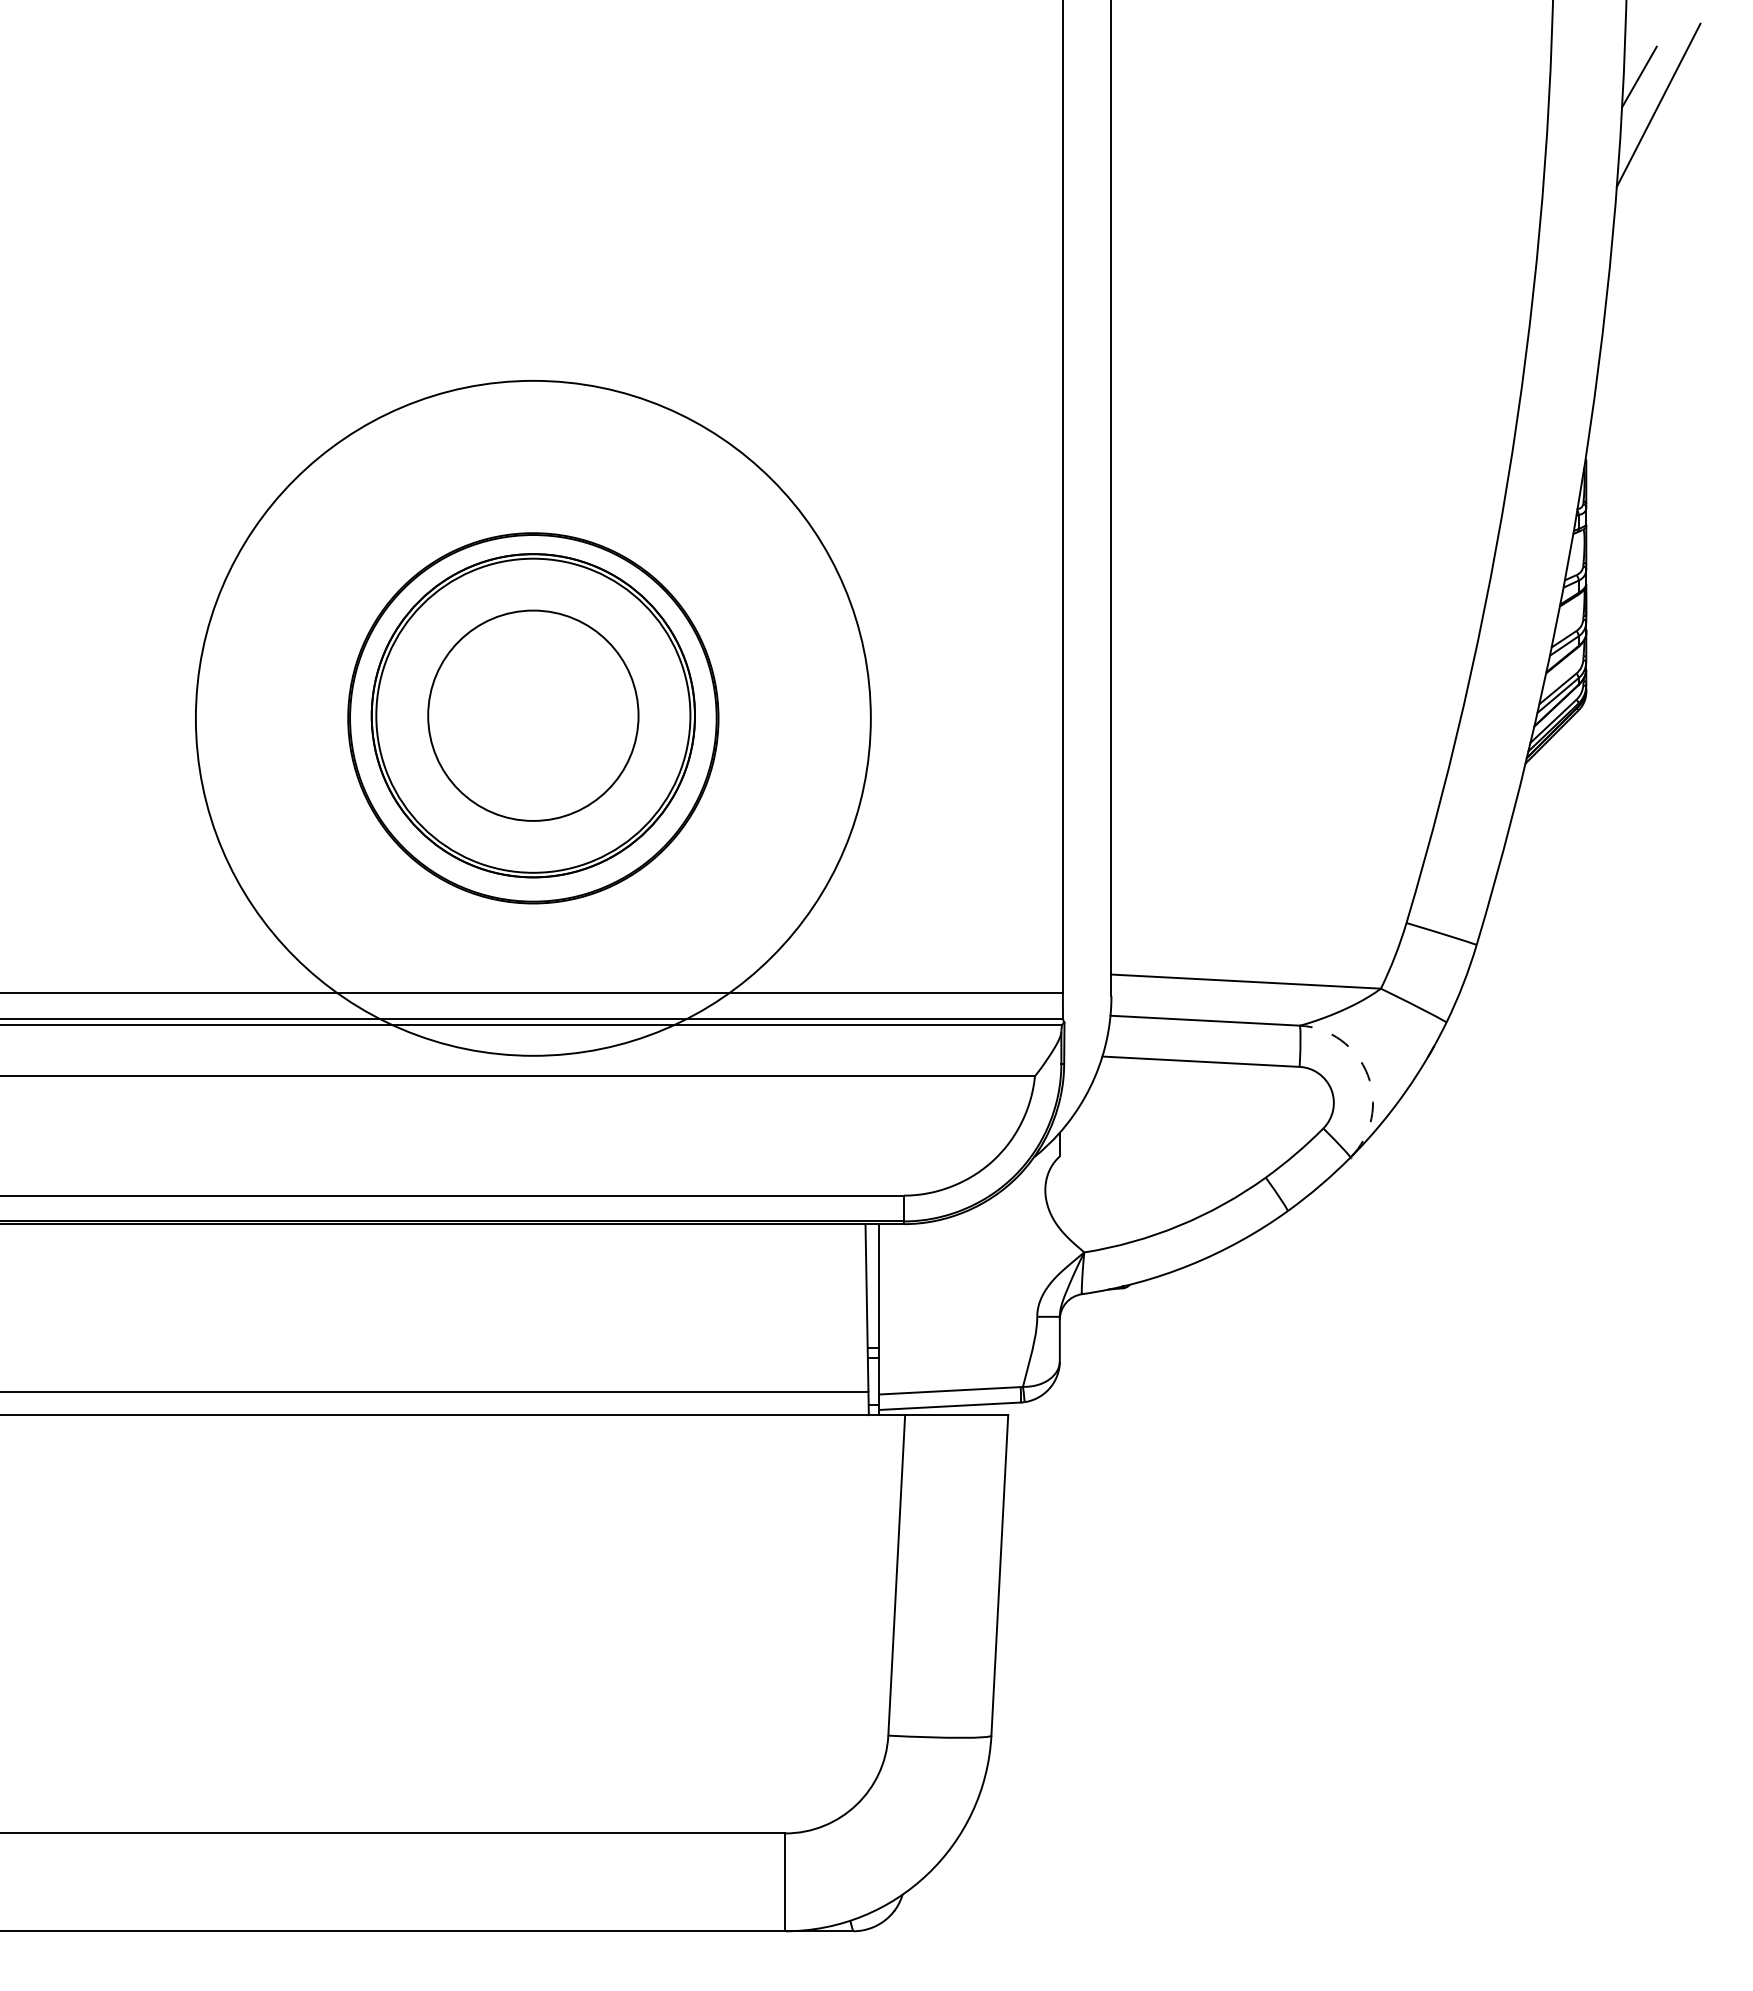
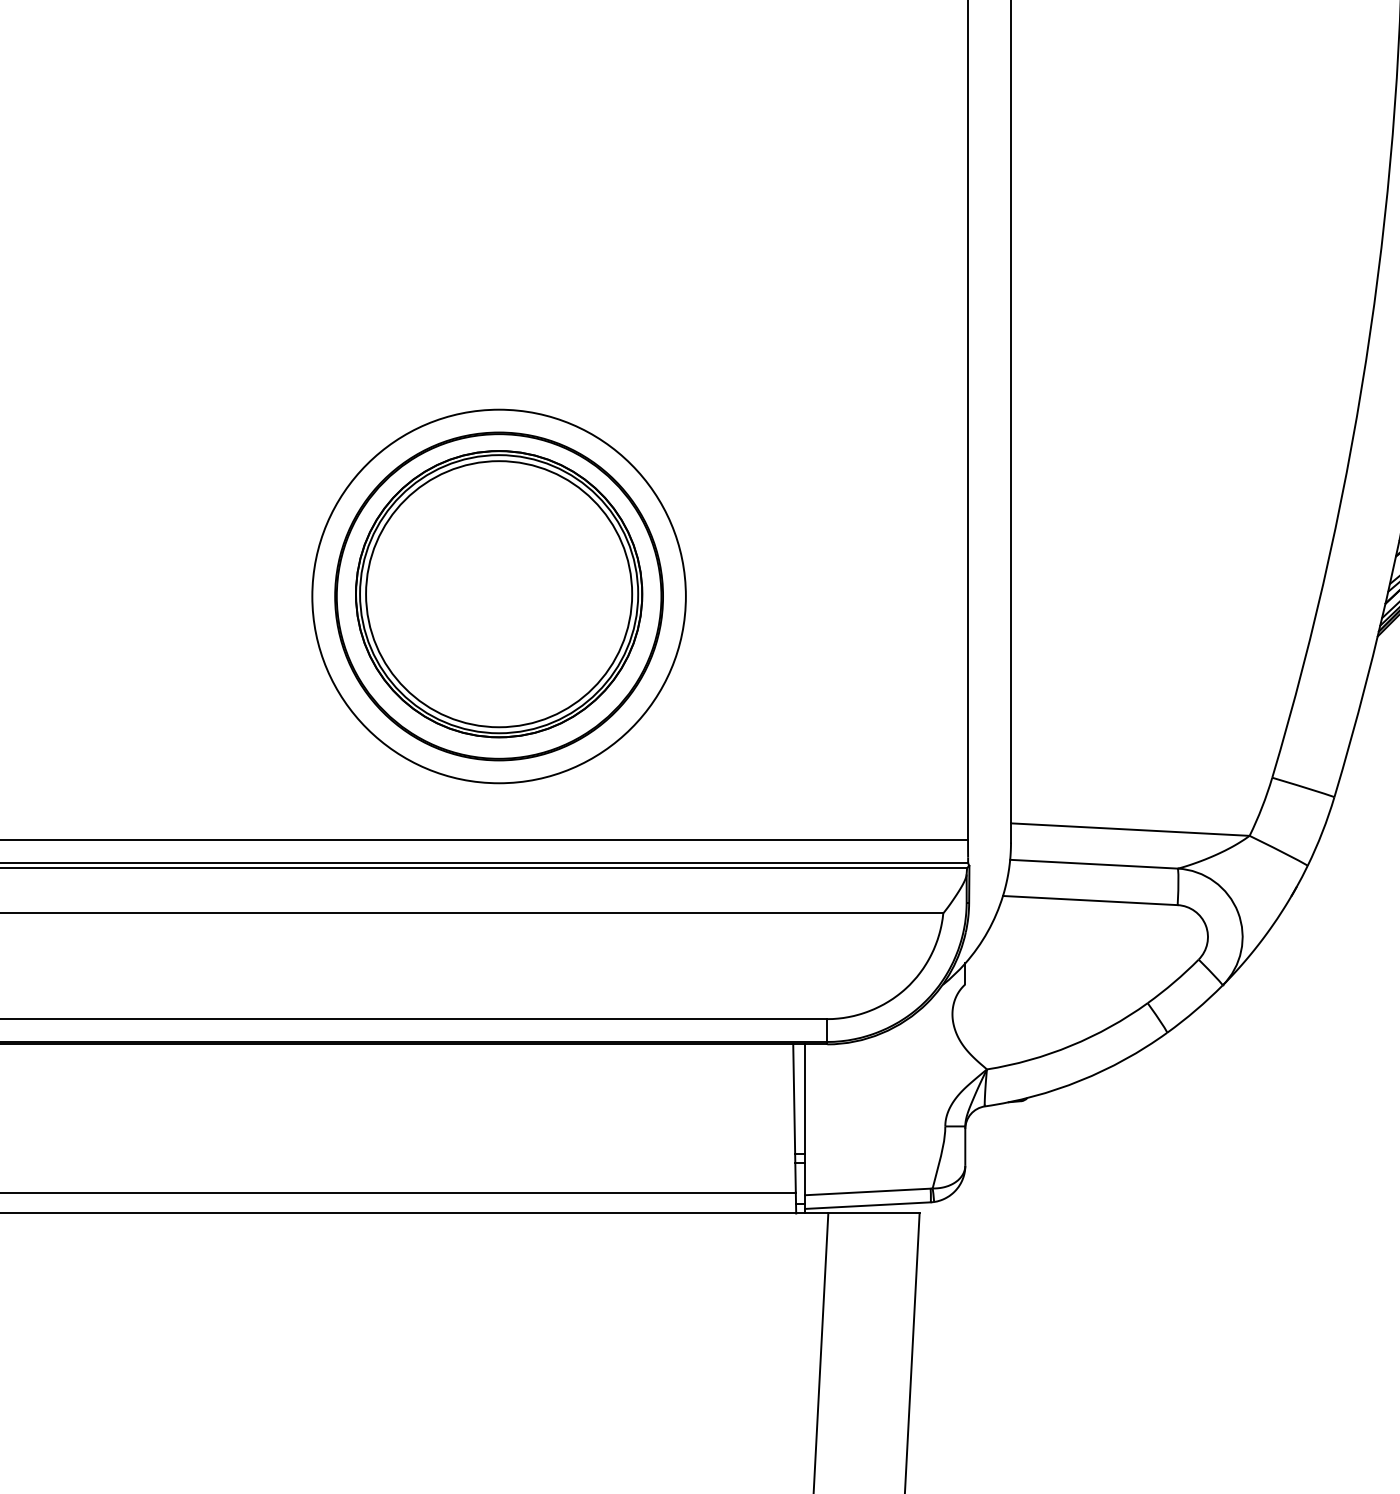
circle: (533, 715) -> (499, 593), size x1.43
circle: (533, 718) -> (499, 596), size x0.62
arc: (1367, 1075) -> (1237, 912), dashed -> solid

